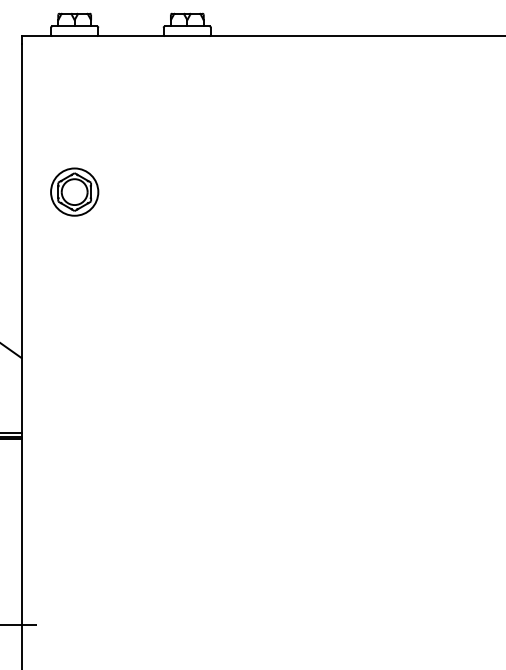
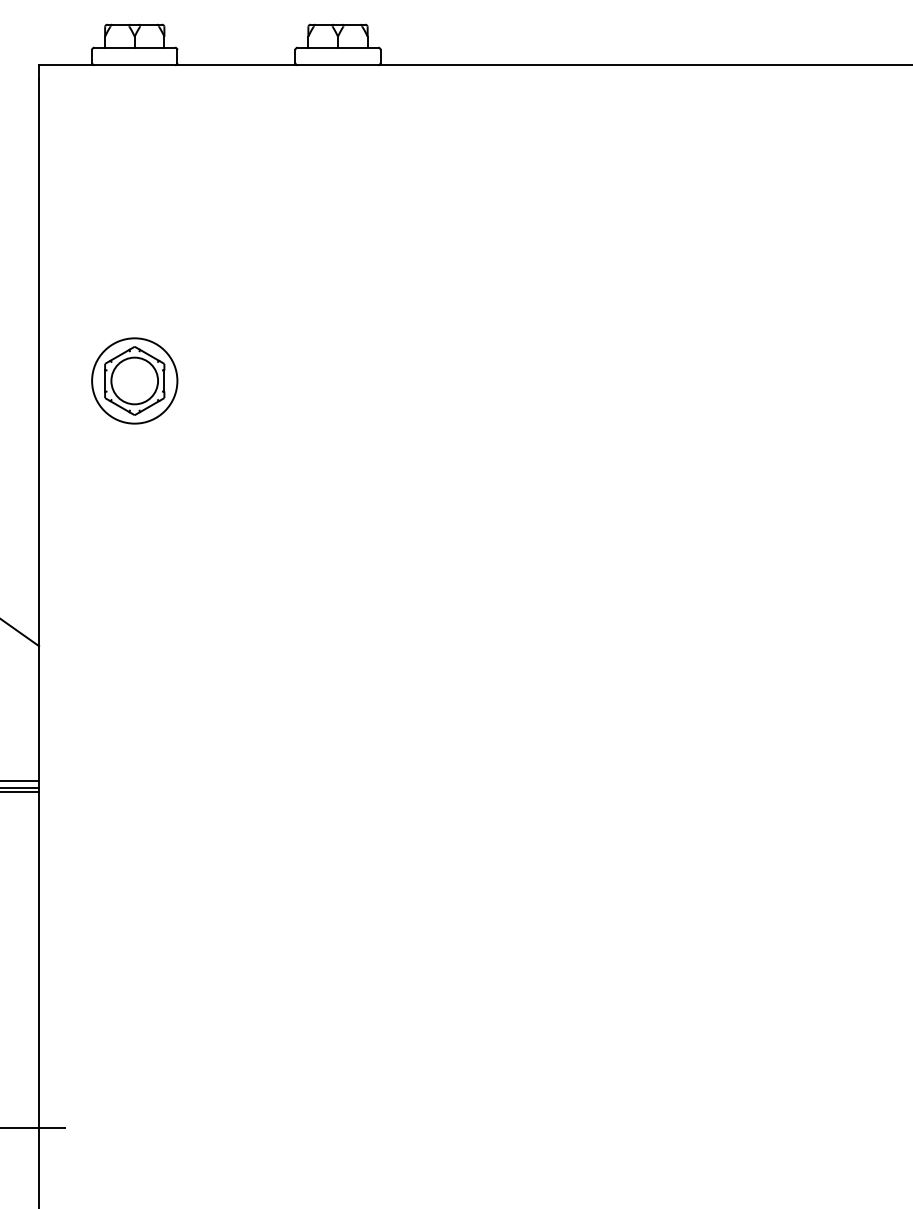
part: (74, 191) -> (134, 379), moved

